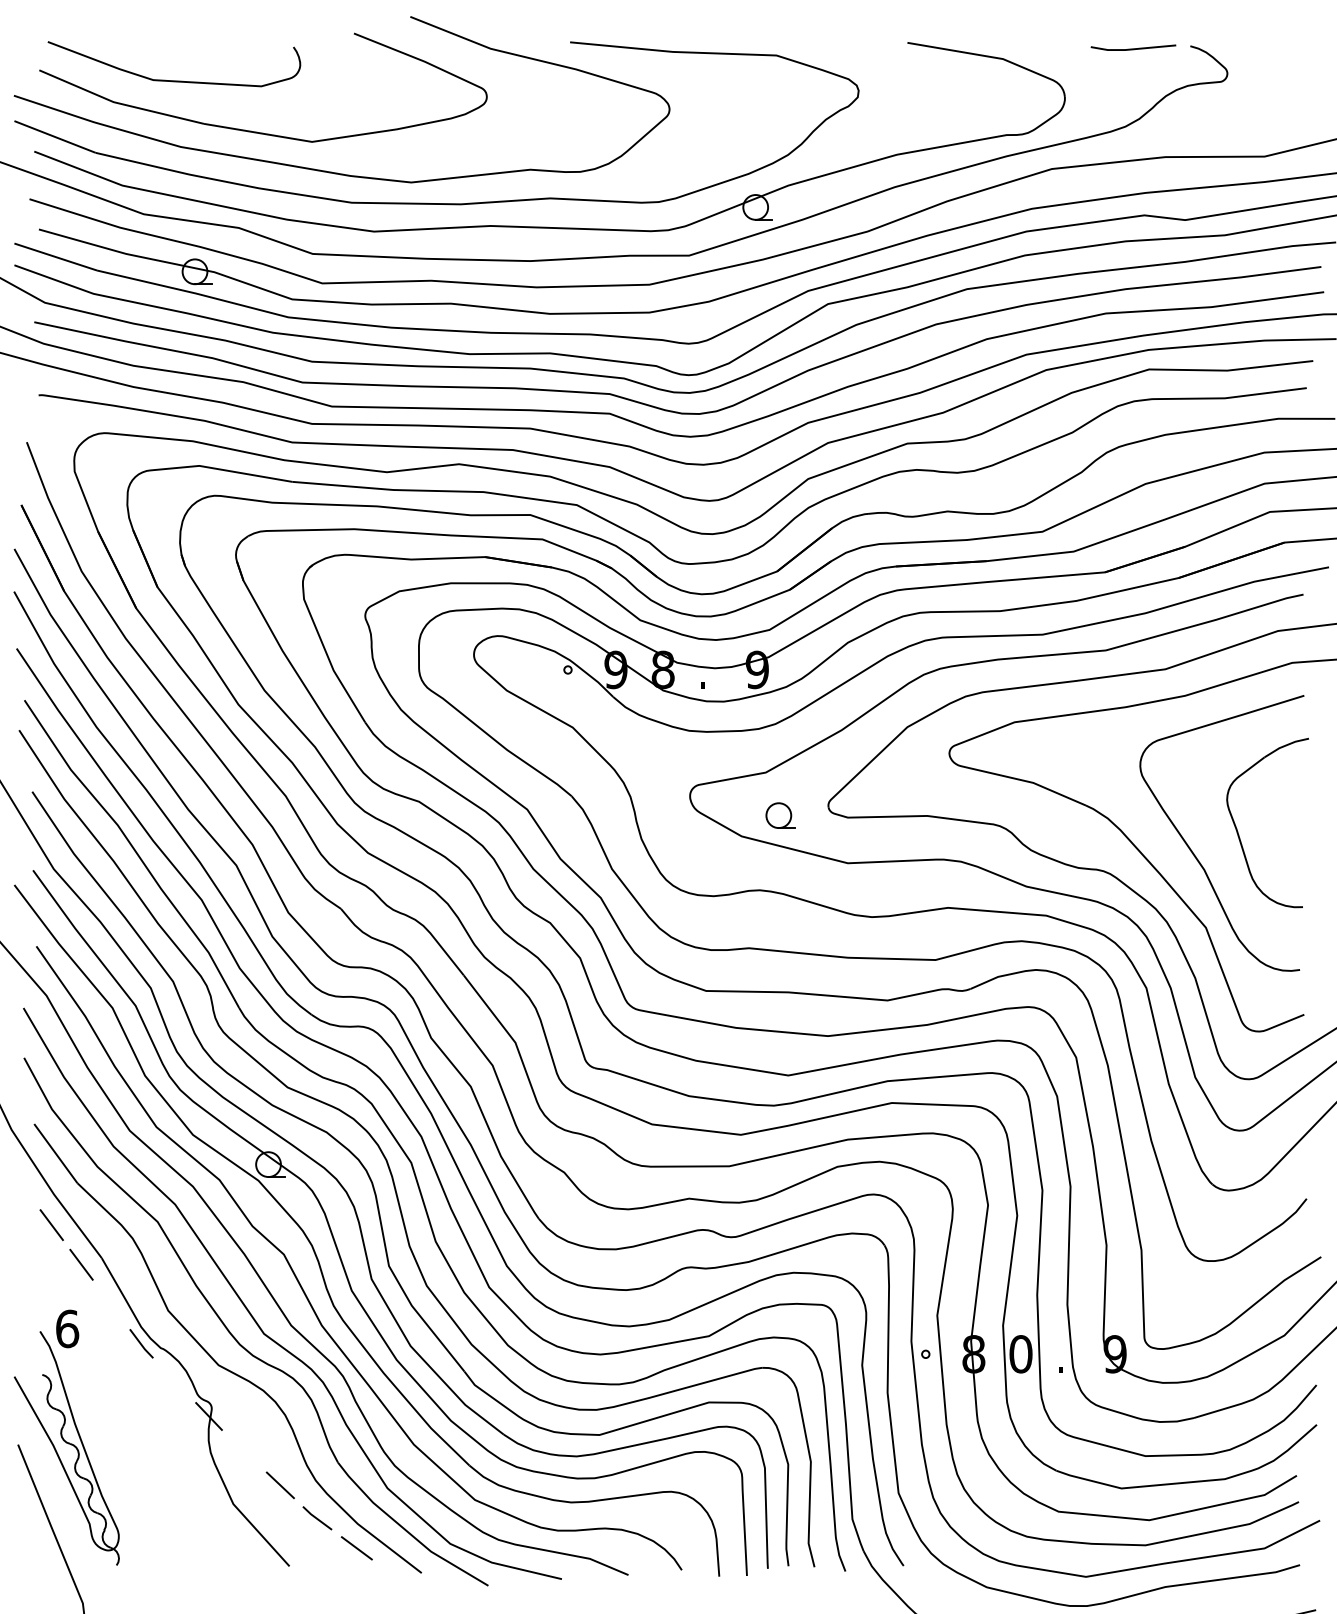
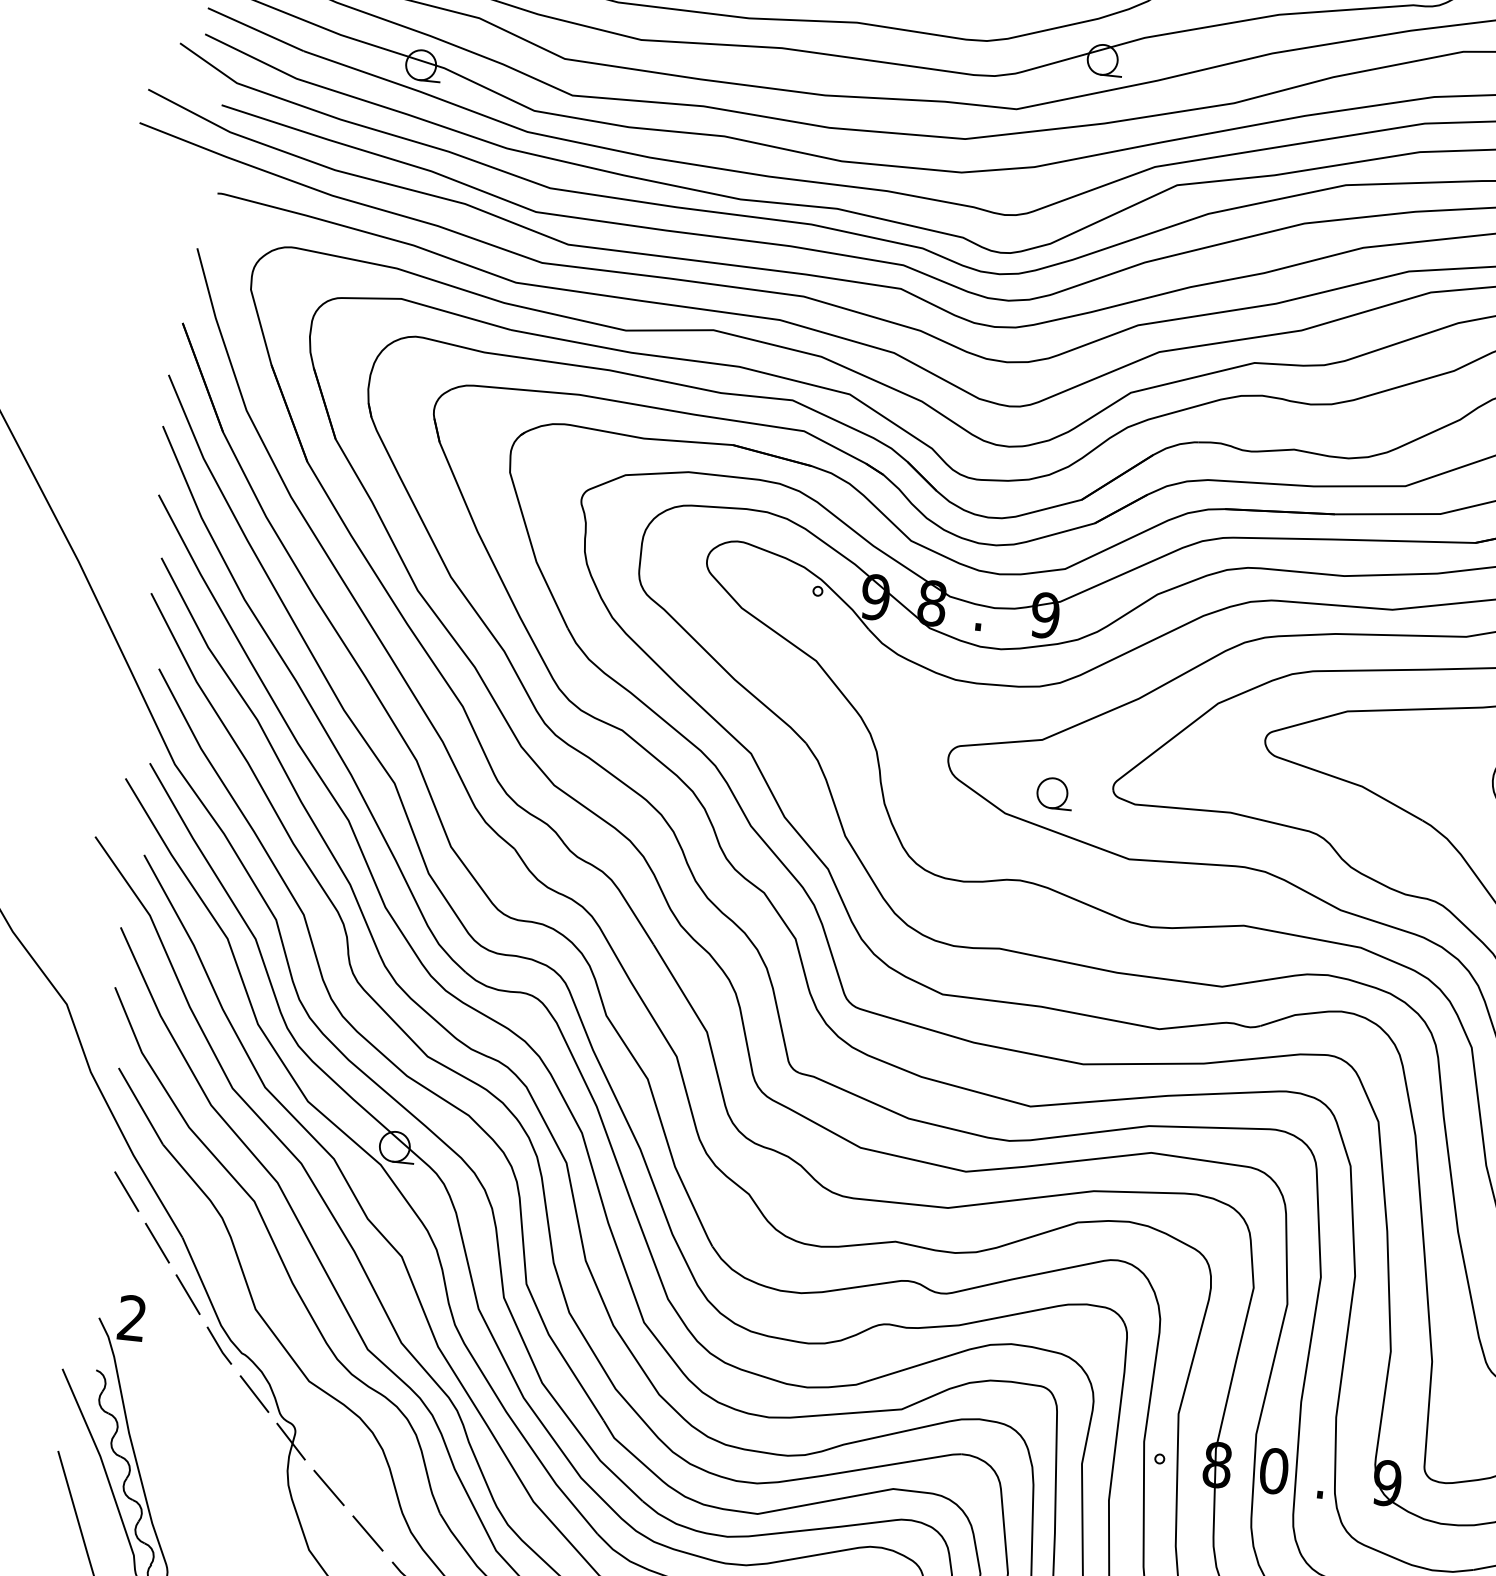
line: (111, 1304) -> (188, 1294), added
text: (67, 1328) -> (132, 1317), 6 -> 2
line: (174, 1380) -> (254, 1394), added
line: (243, 1451) -> (327, 1488), added

